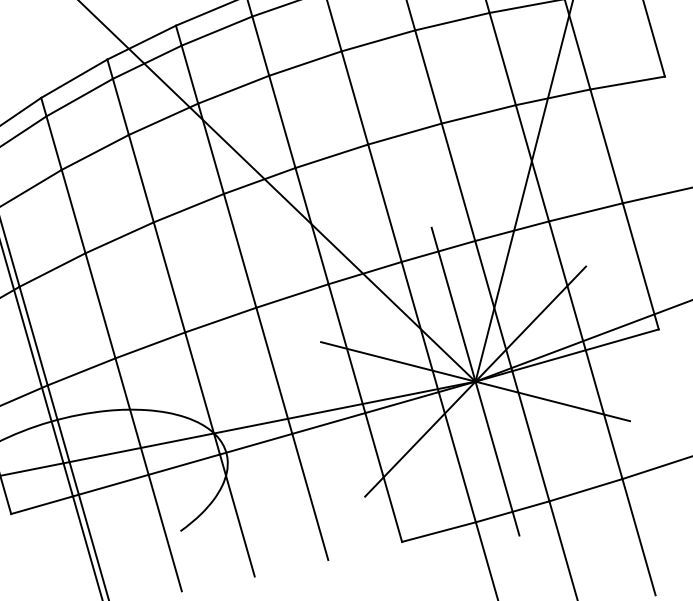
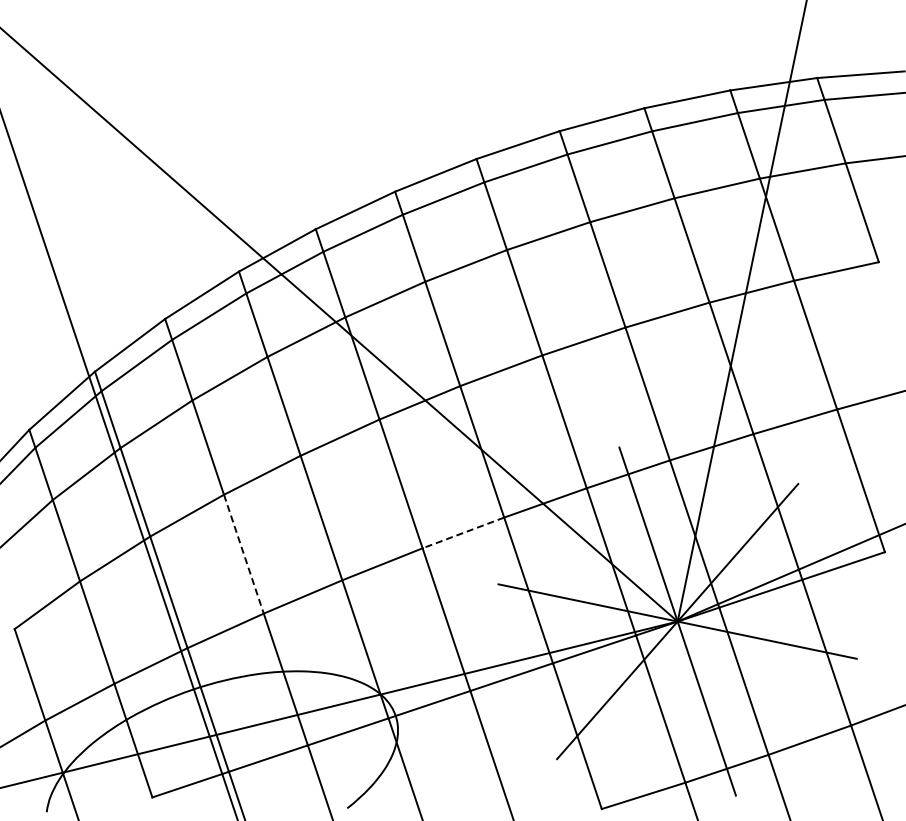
line: (292, 295) -> (463, 532), solid -> dashed
line: (100, 306) -> (243, 554), solid -> dashed

